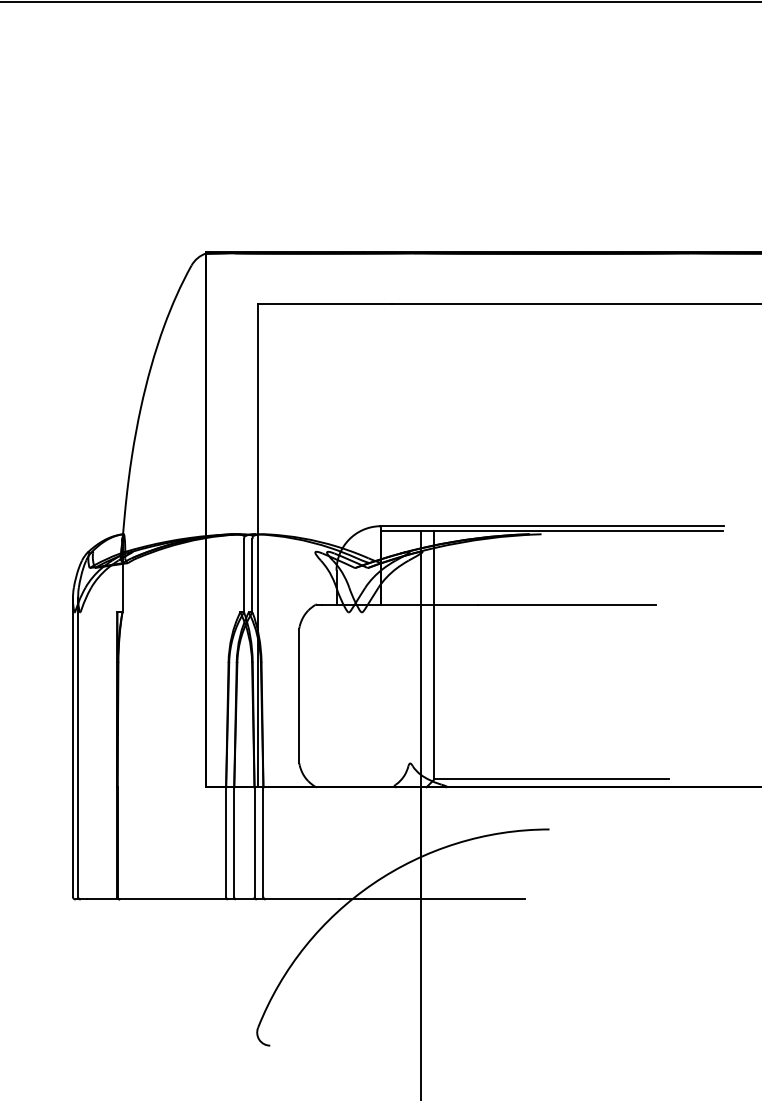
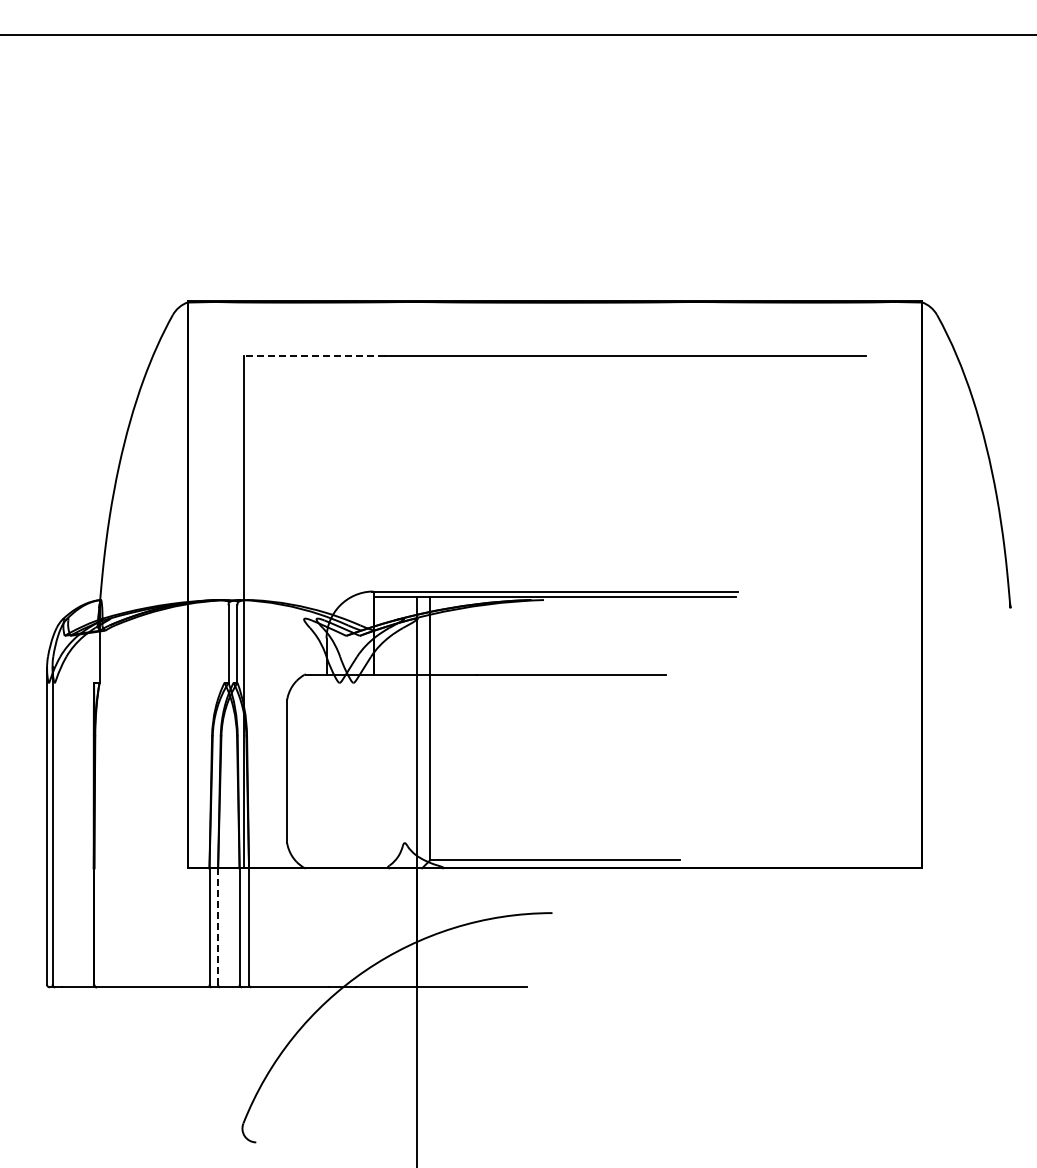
line: (325, 304) -> (314, 356), solid -> dashed
line: (234, 842) -> (218, 926), solid -> dashed

